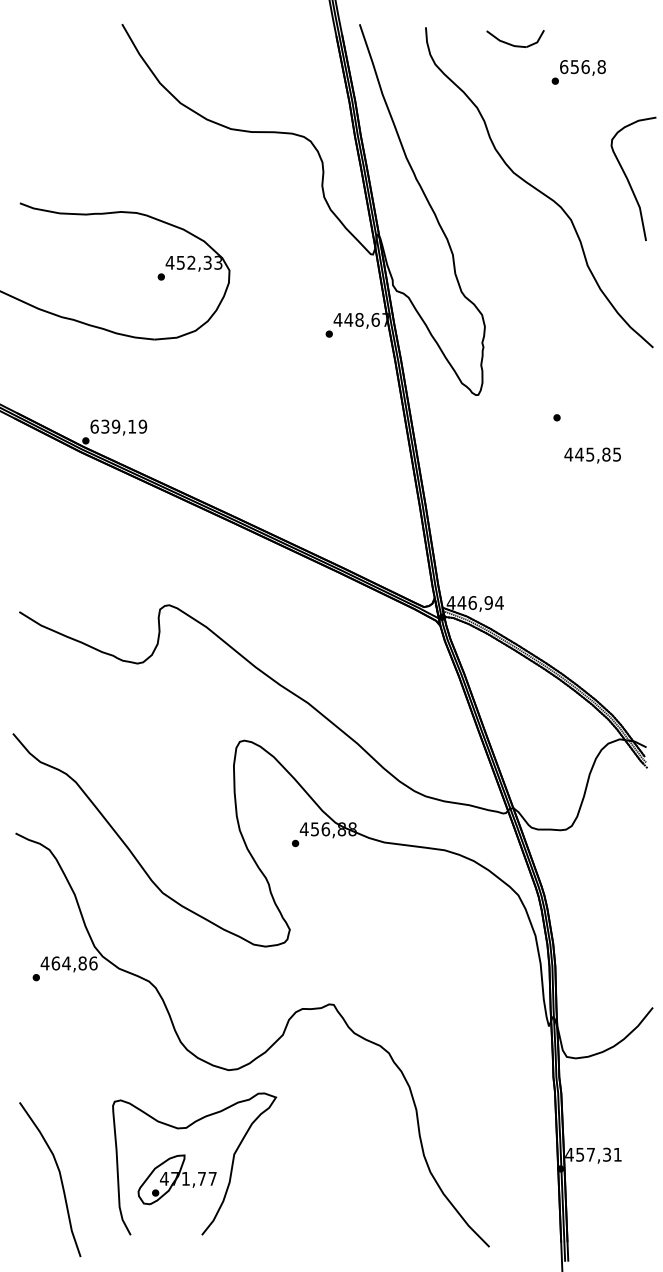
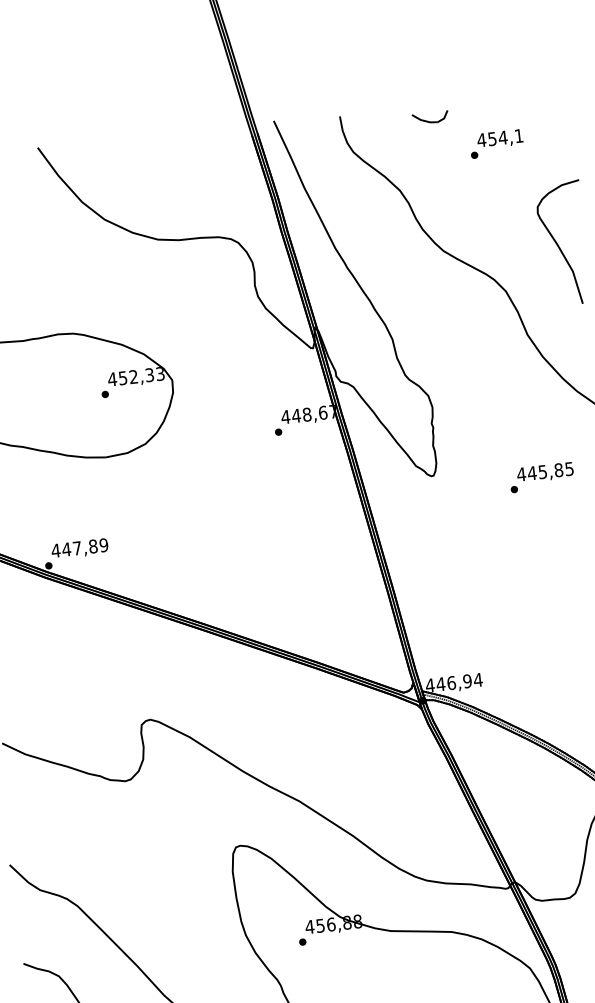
part: (515, 38) -> (430, 117), size x0.62
text: (582, 67) -> (500, 138), 656,8 -> 454,1
text: (113, 426) -> (74, 548), 639,19 -> 447,89
text: (592, 455) -> (545, 472), moved

